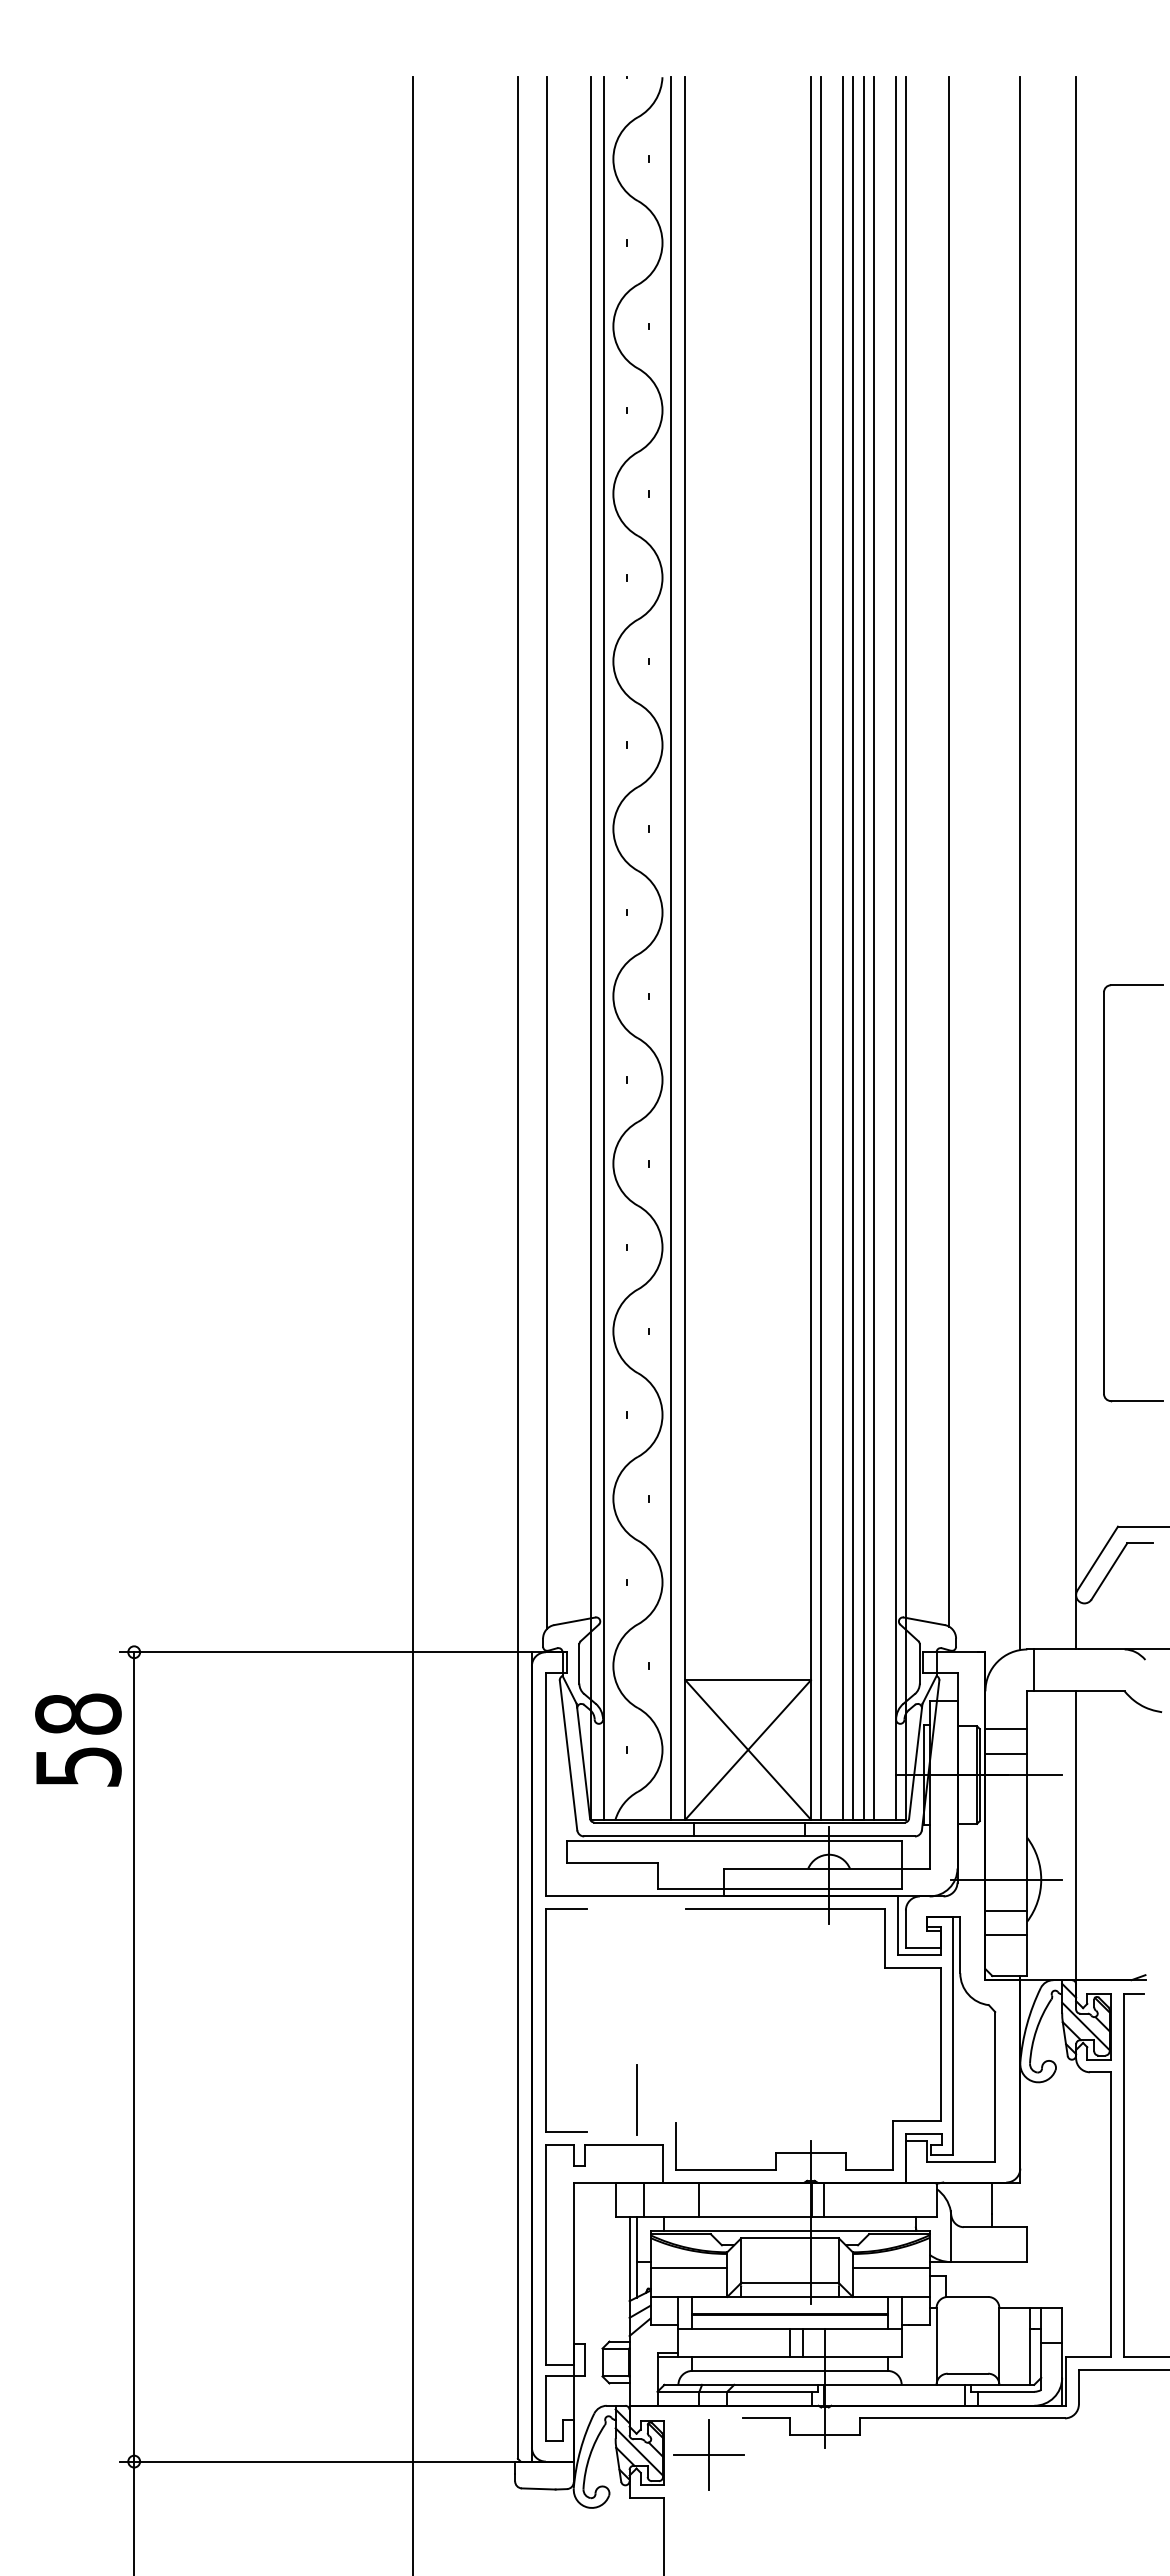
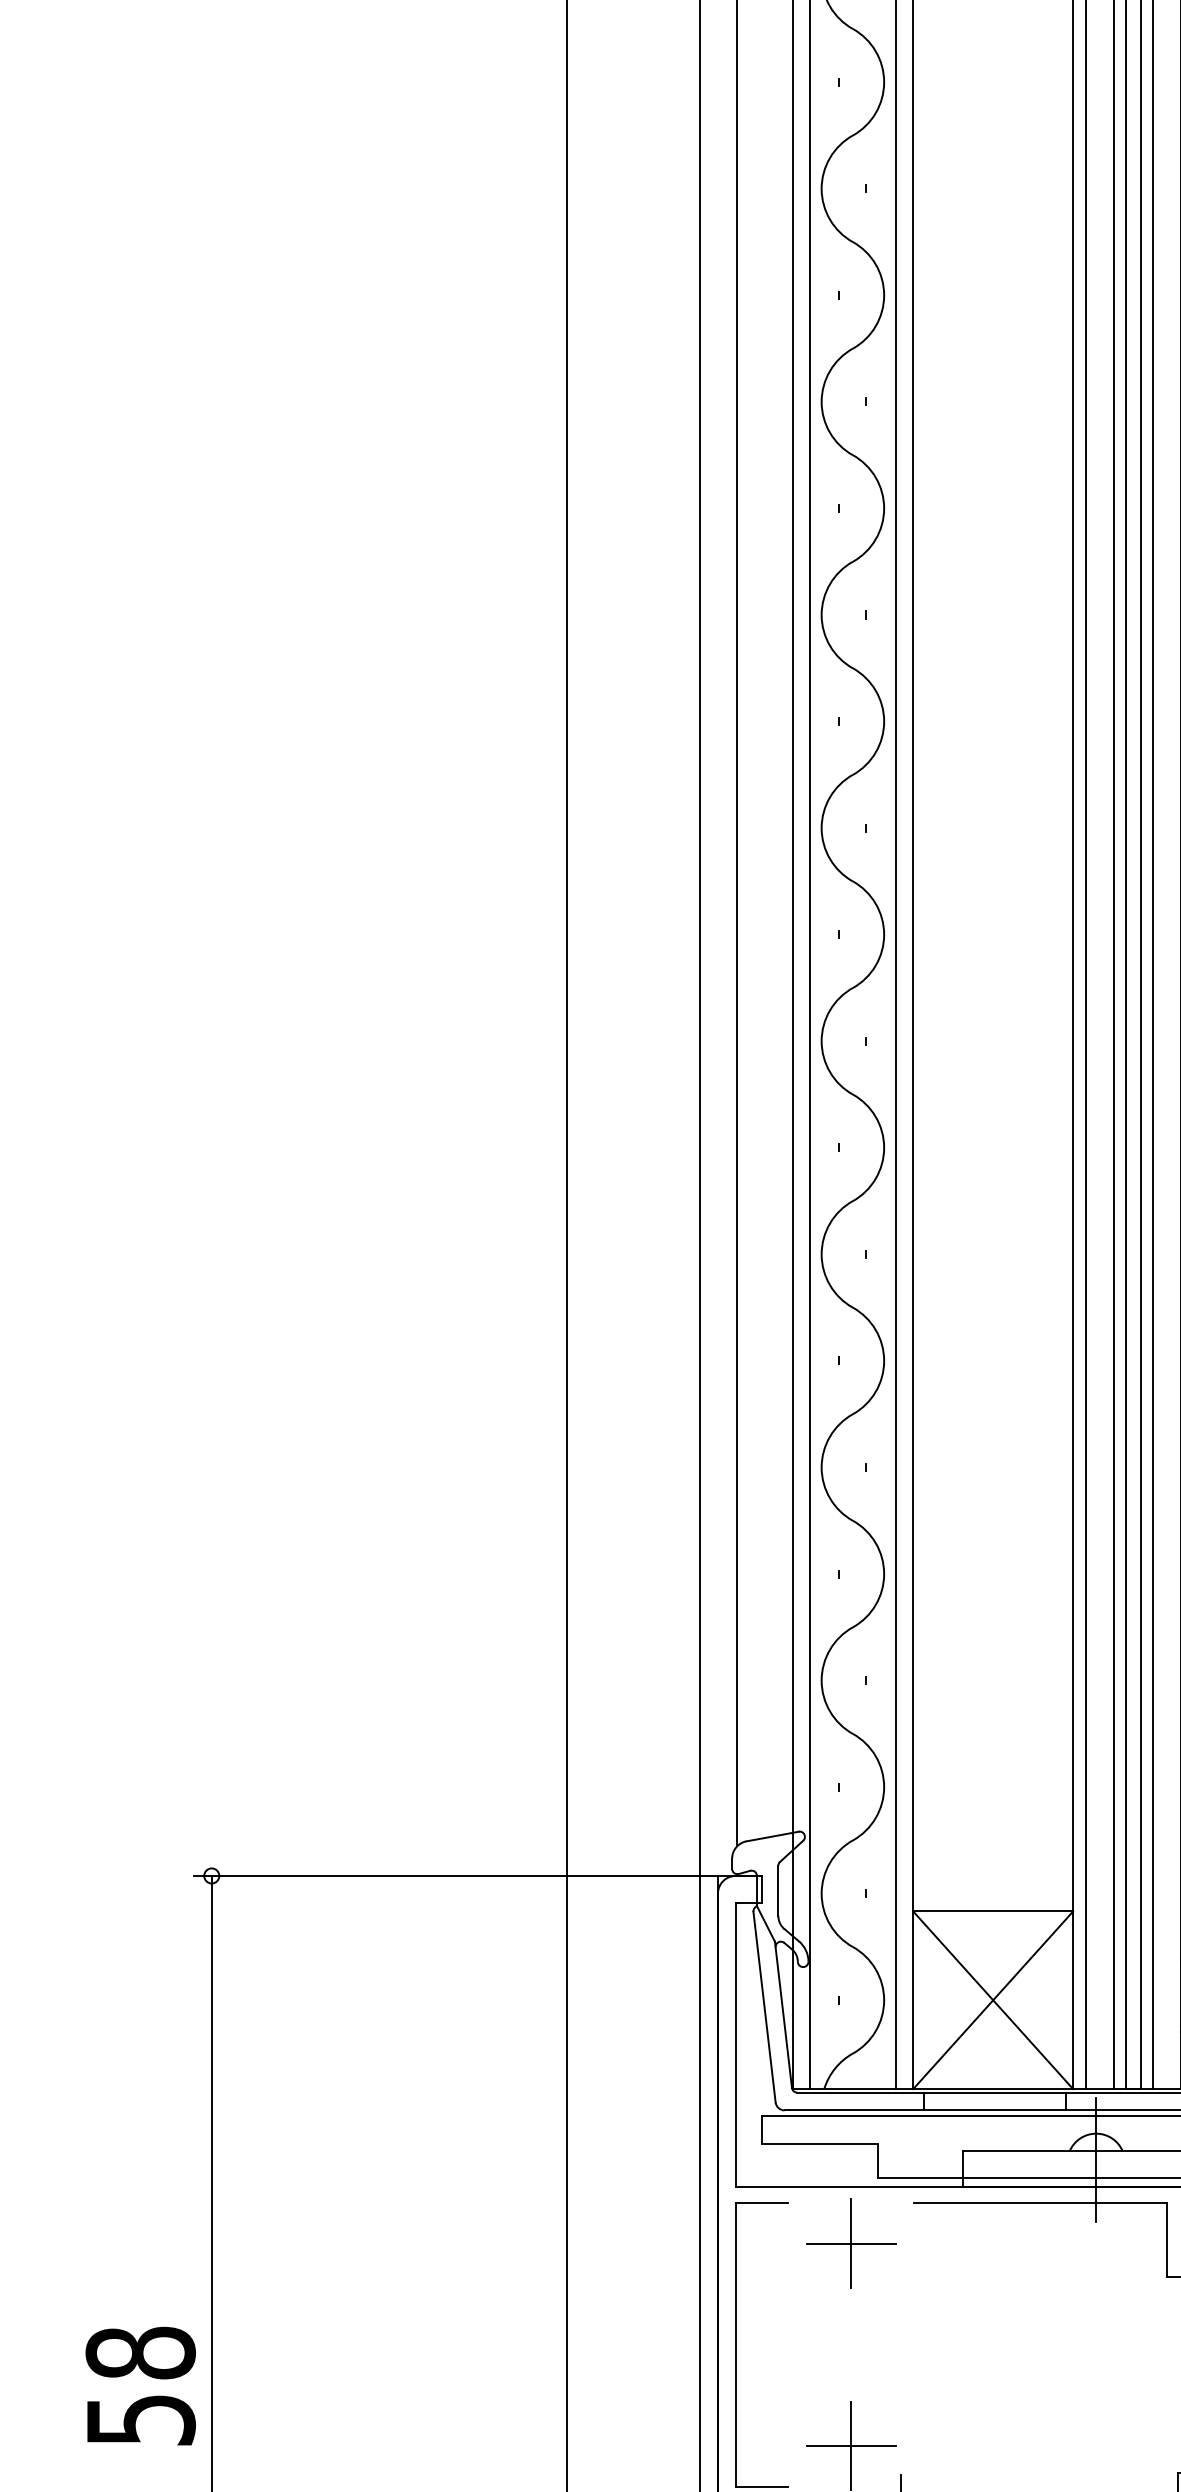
text: (78, 1739) -> (140, 2385), moved
part: (636, 1940) -> (851, 2242), added
line: (636, 2100) -> (851, 2446), added

